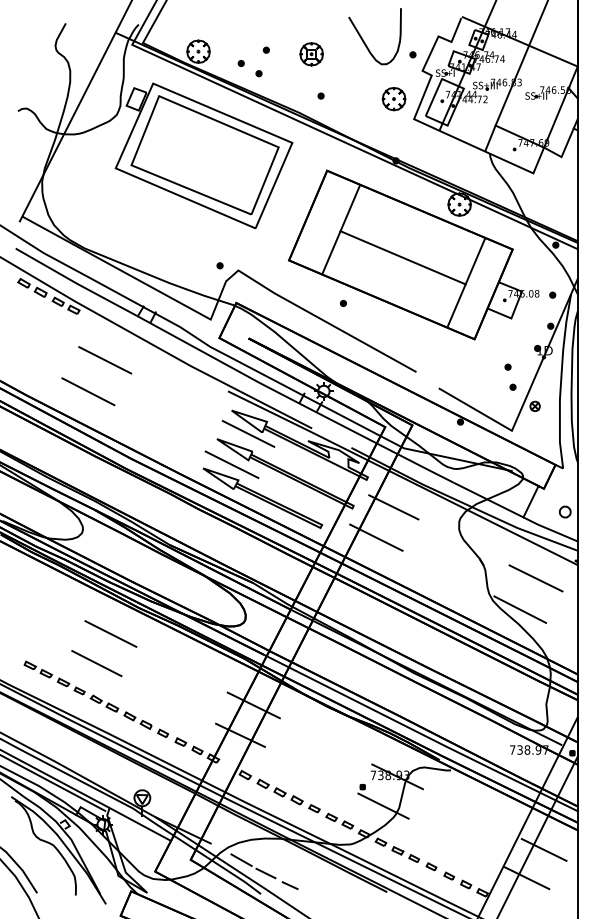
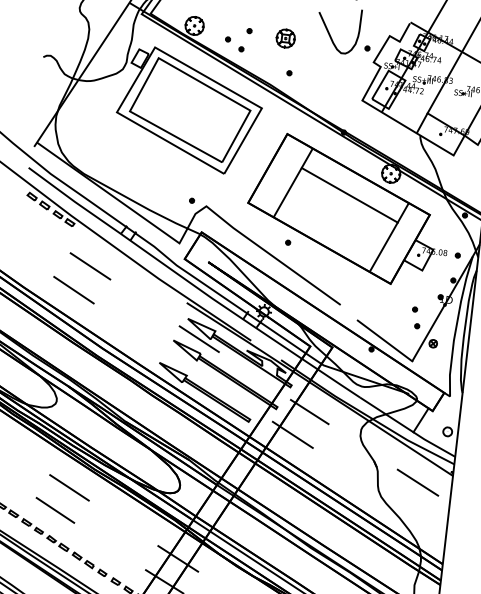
part: (393, 99) -> (347, 82), removed
line: (402, 257) -> (349, 195), moved
line: (231, 464) -> (182, 362), removed
line: (520, 609) -> (402, 506), removed

